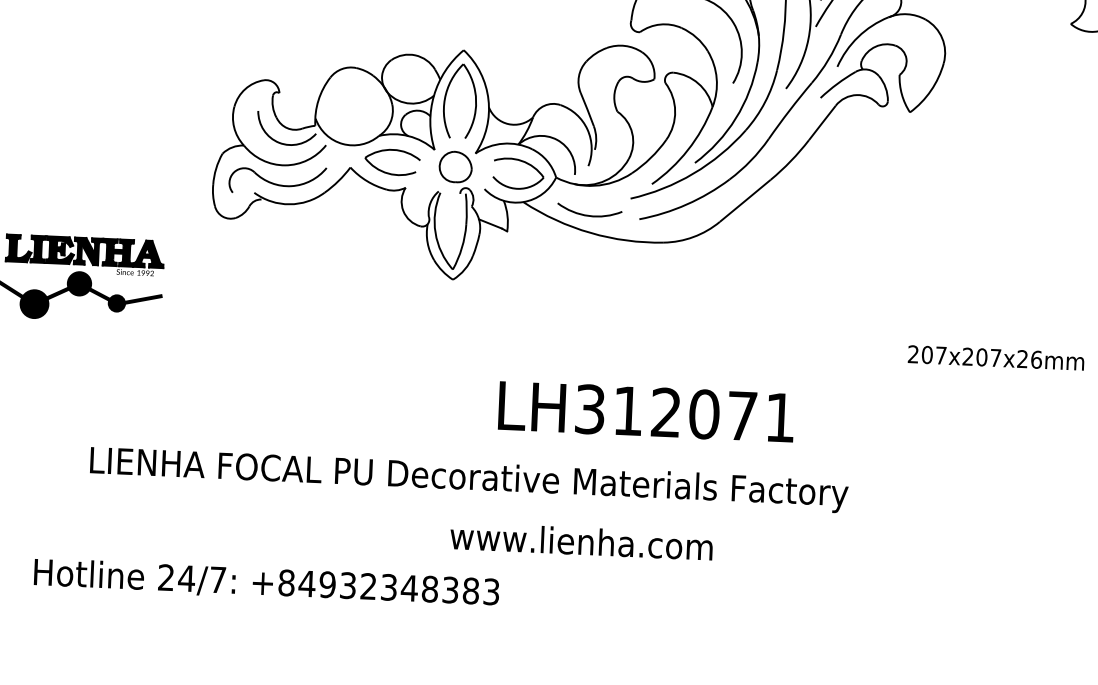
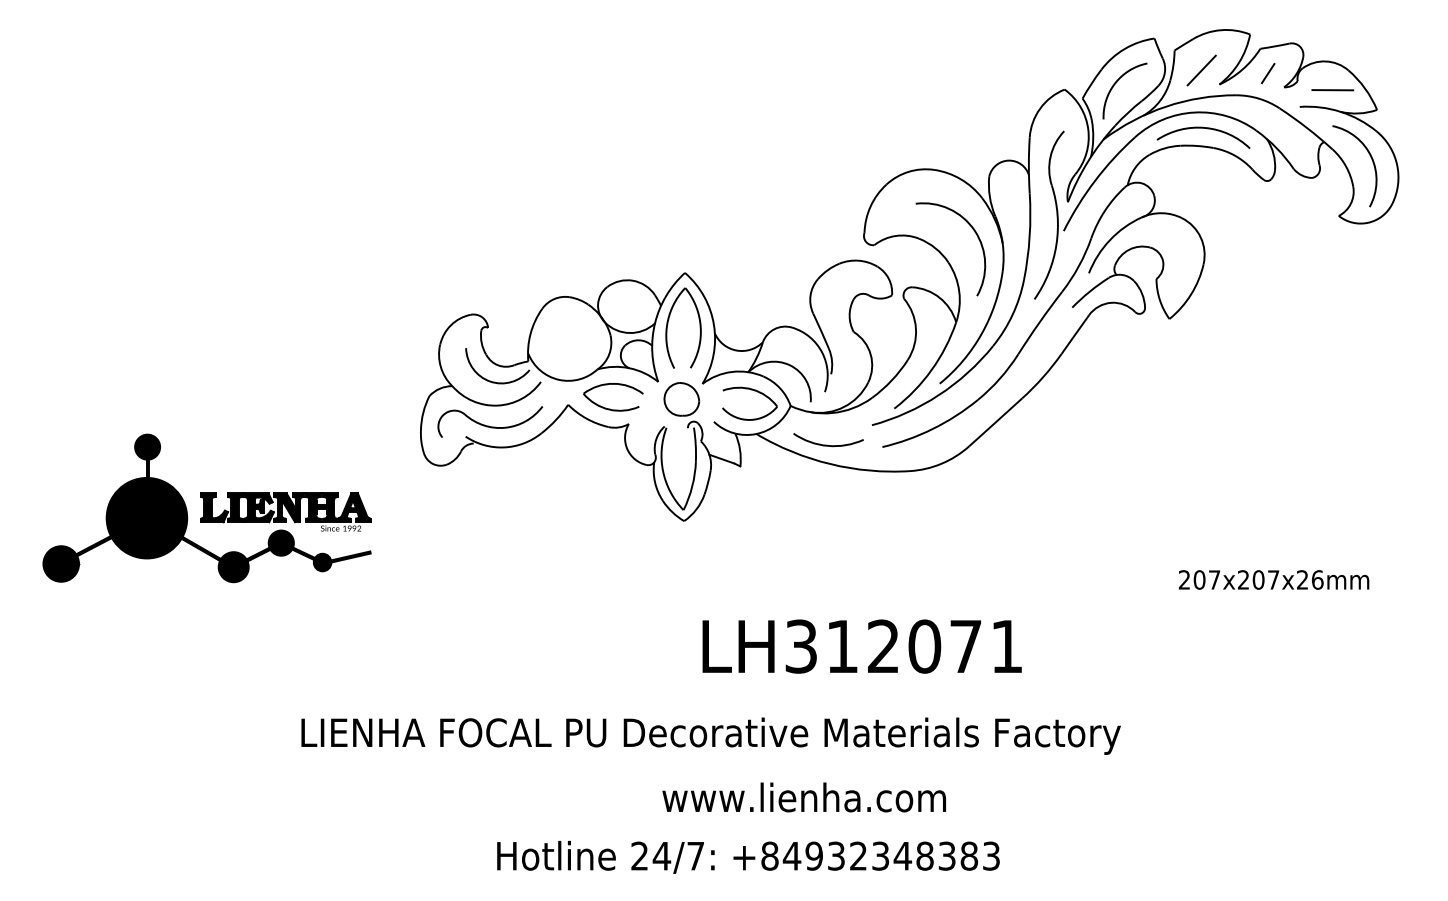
text: (645, 411) -> (861, 646), moved
text: (580, 541) -> (803, 797), moved
text: (266, 583) -> (748, 857), moved

